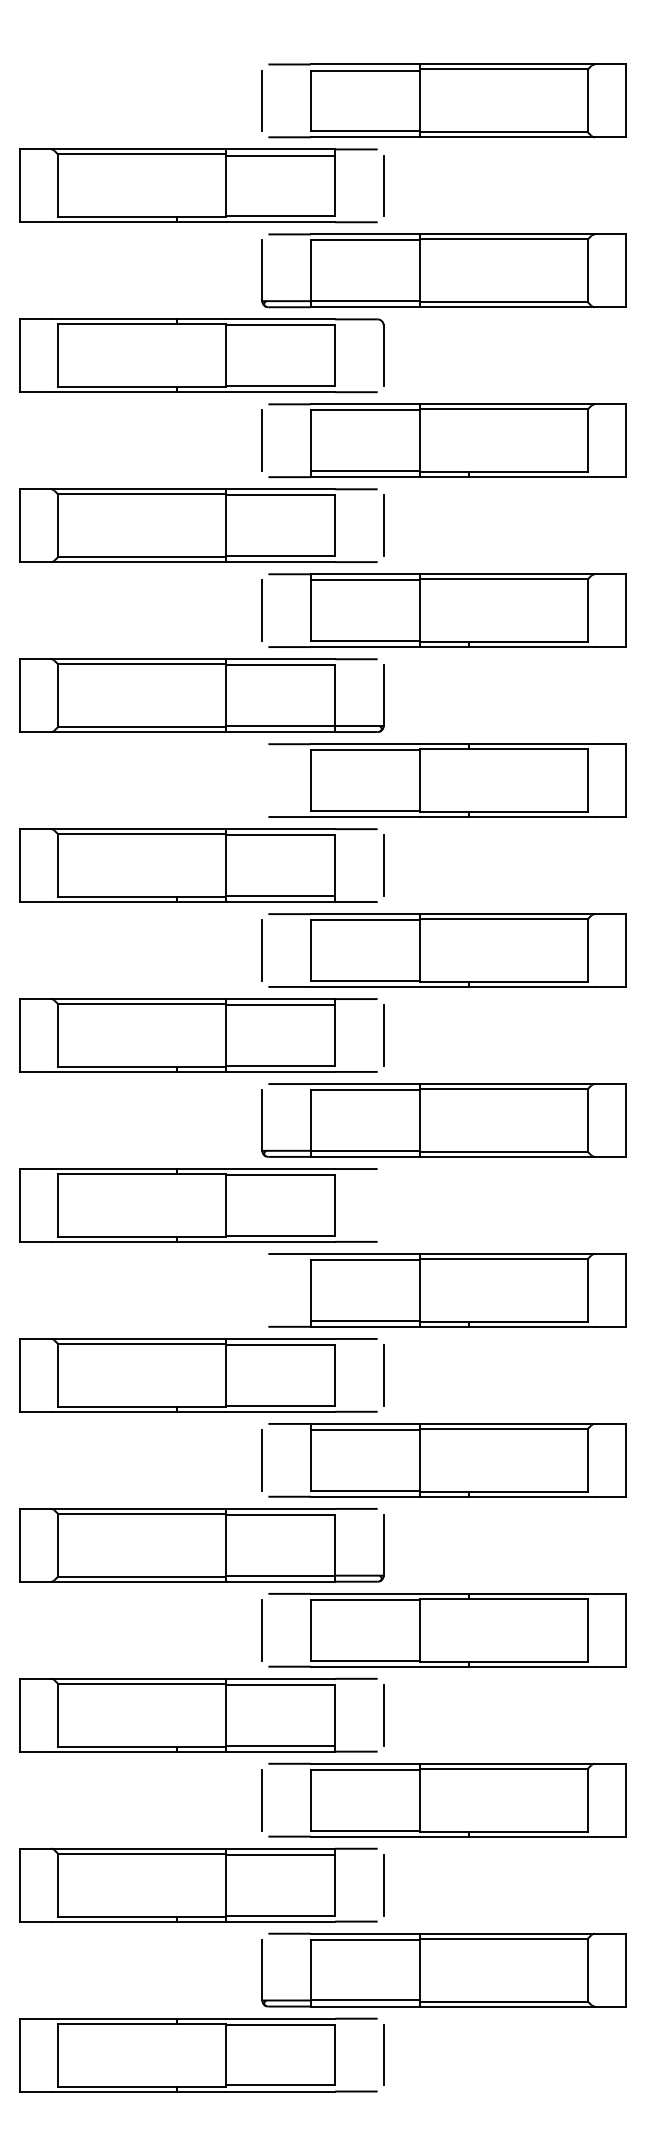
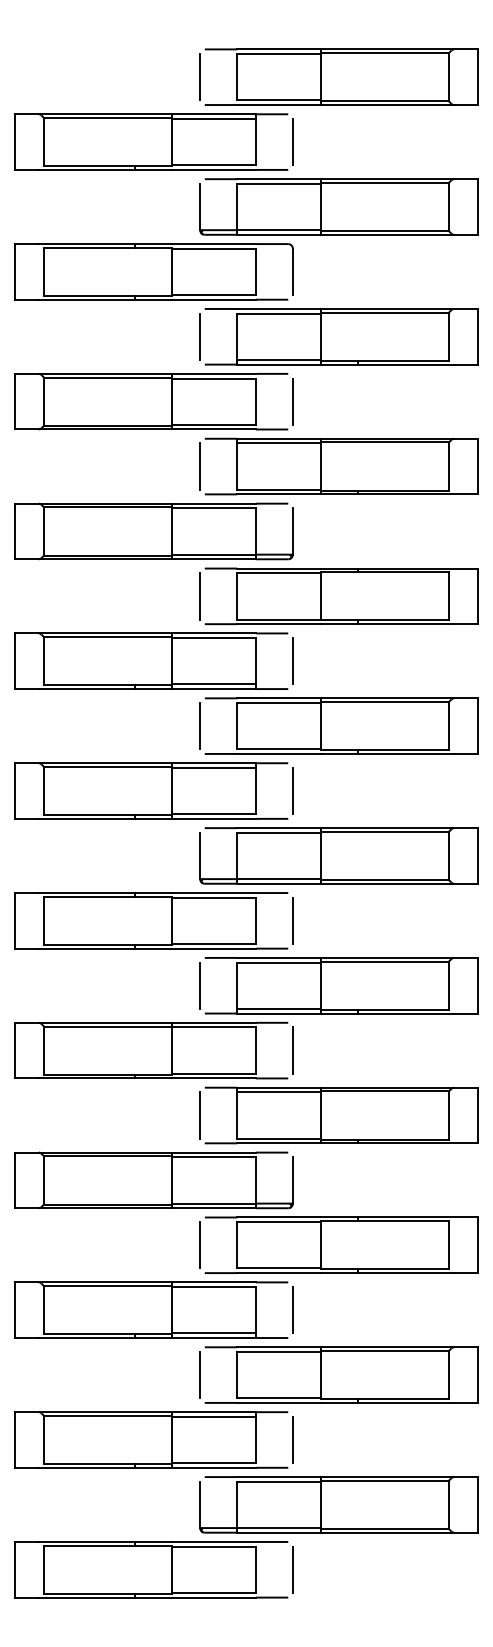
line: (262, 780) -> (200, 596), added
line: (383, 1205) -> (292, 920), added
line: (262, 1290) -> (200, 985), added

